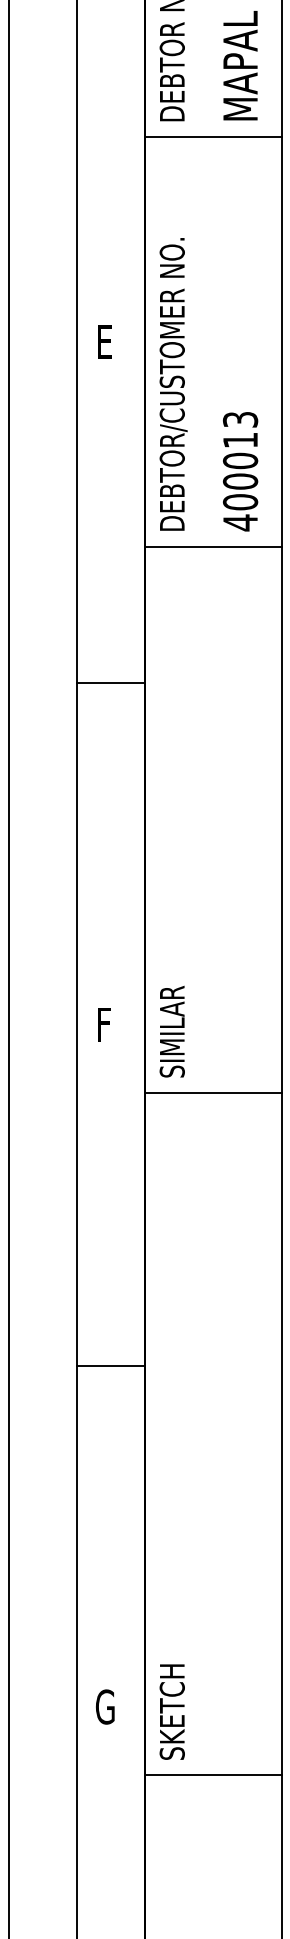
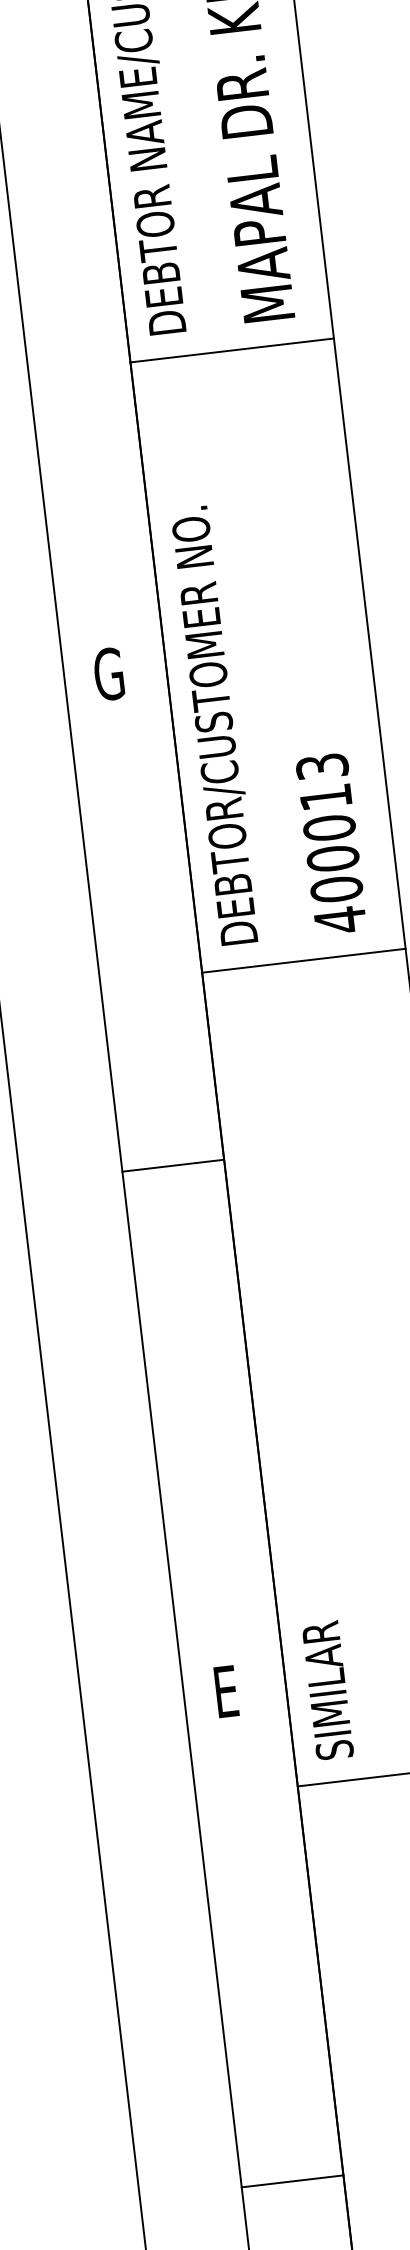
text: (106, 341) -> (108, 673), E -> G
line: (110, 683) -> (172, 1166), moved
text: (106, 1024) -> (228, 1691), F -> E
line: (110, 1365) -> (291, 2180), moved

